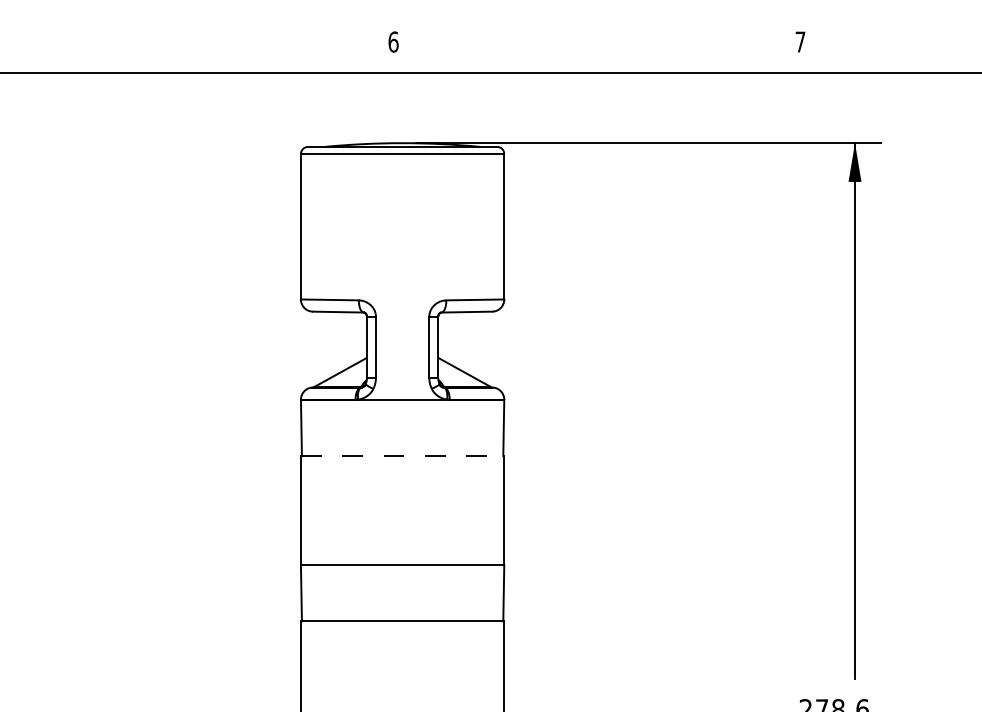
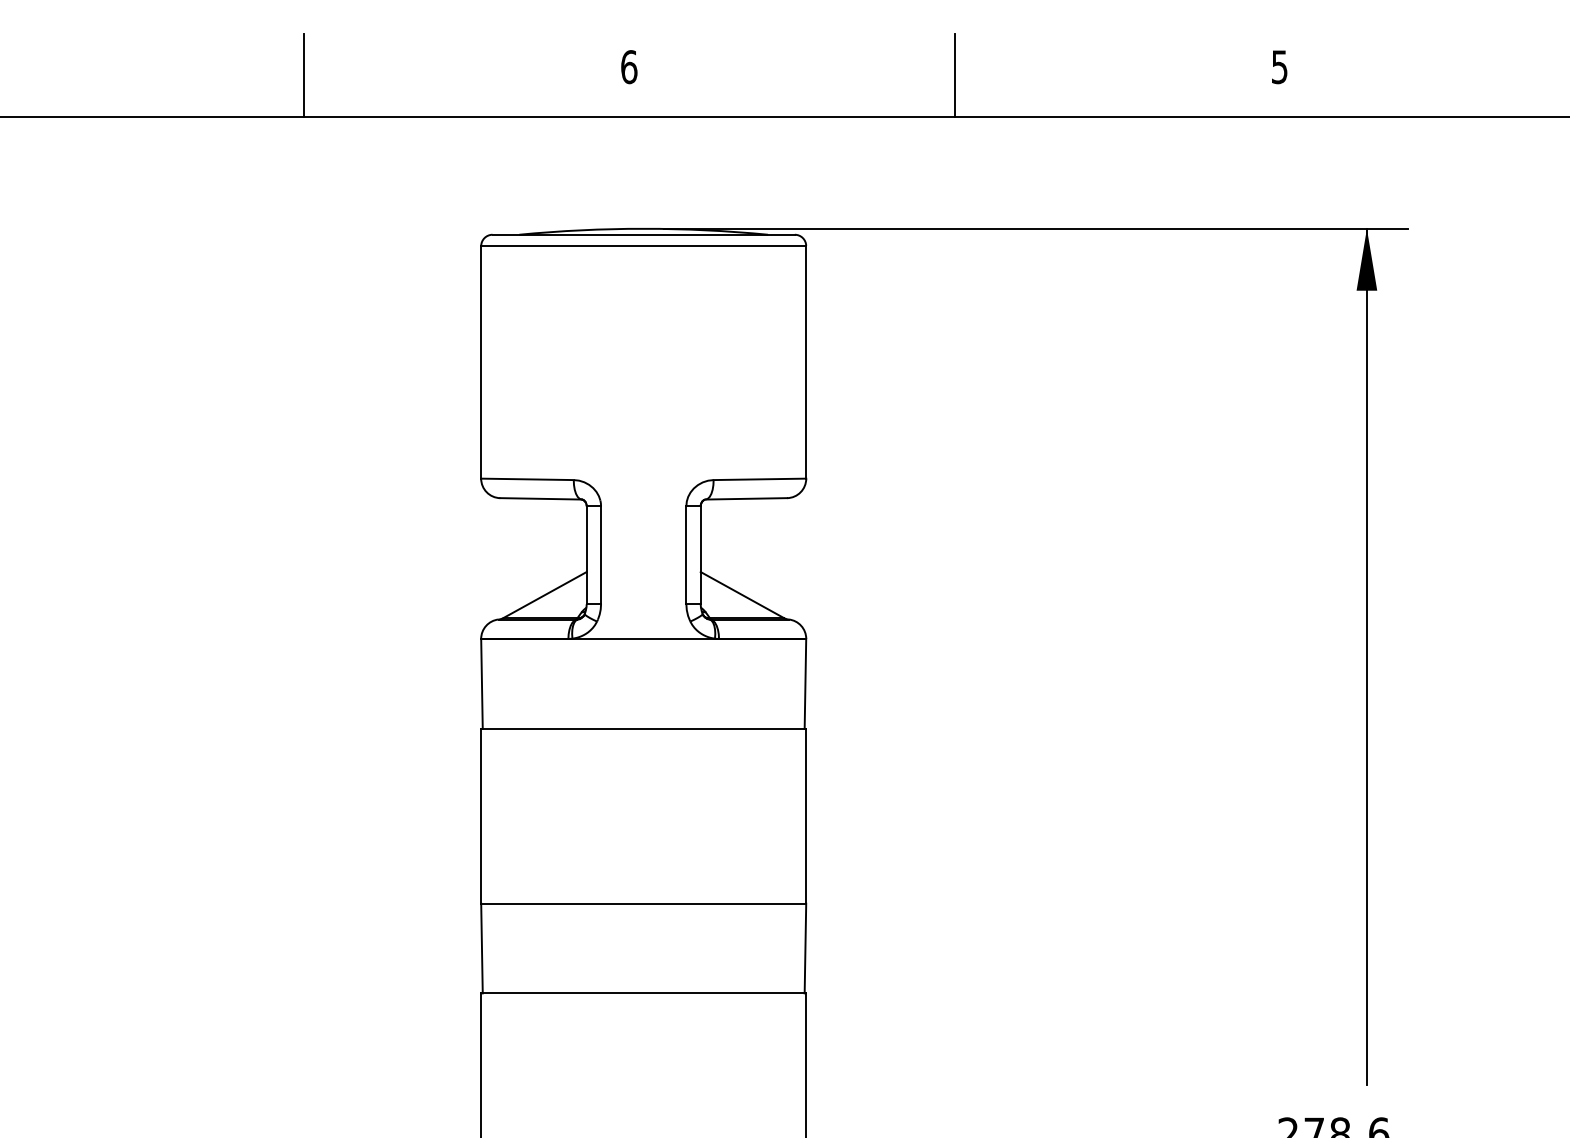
text: (800, 41) -> (1279, 66), 7 -> 5
line: (190, 47) -> (304, 75), added
line: (597, 47) -> (955, 75), added
line: (402, 455) -> (643, 728), dashed -> solid

